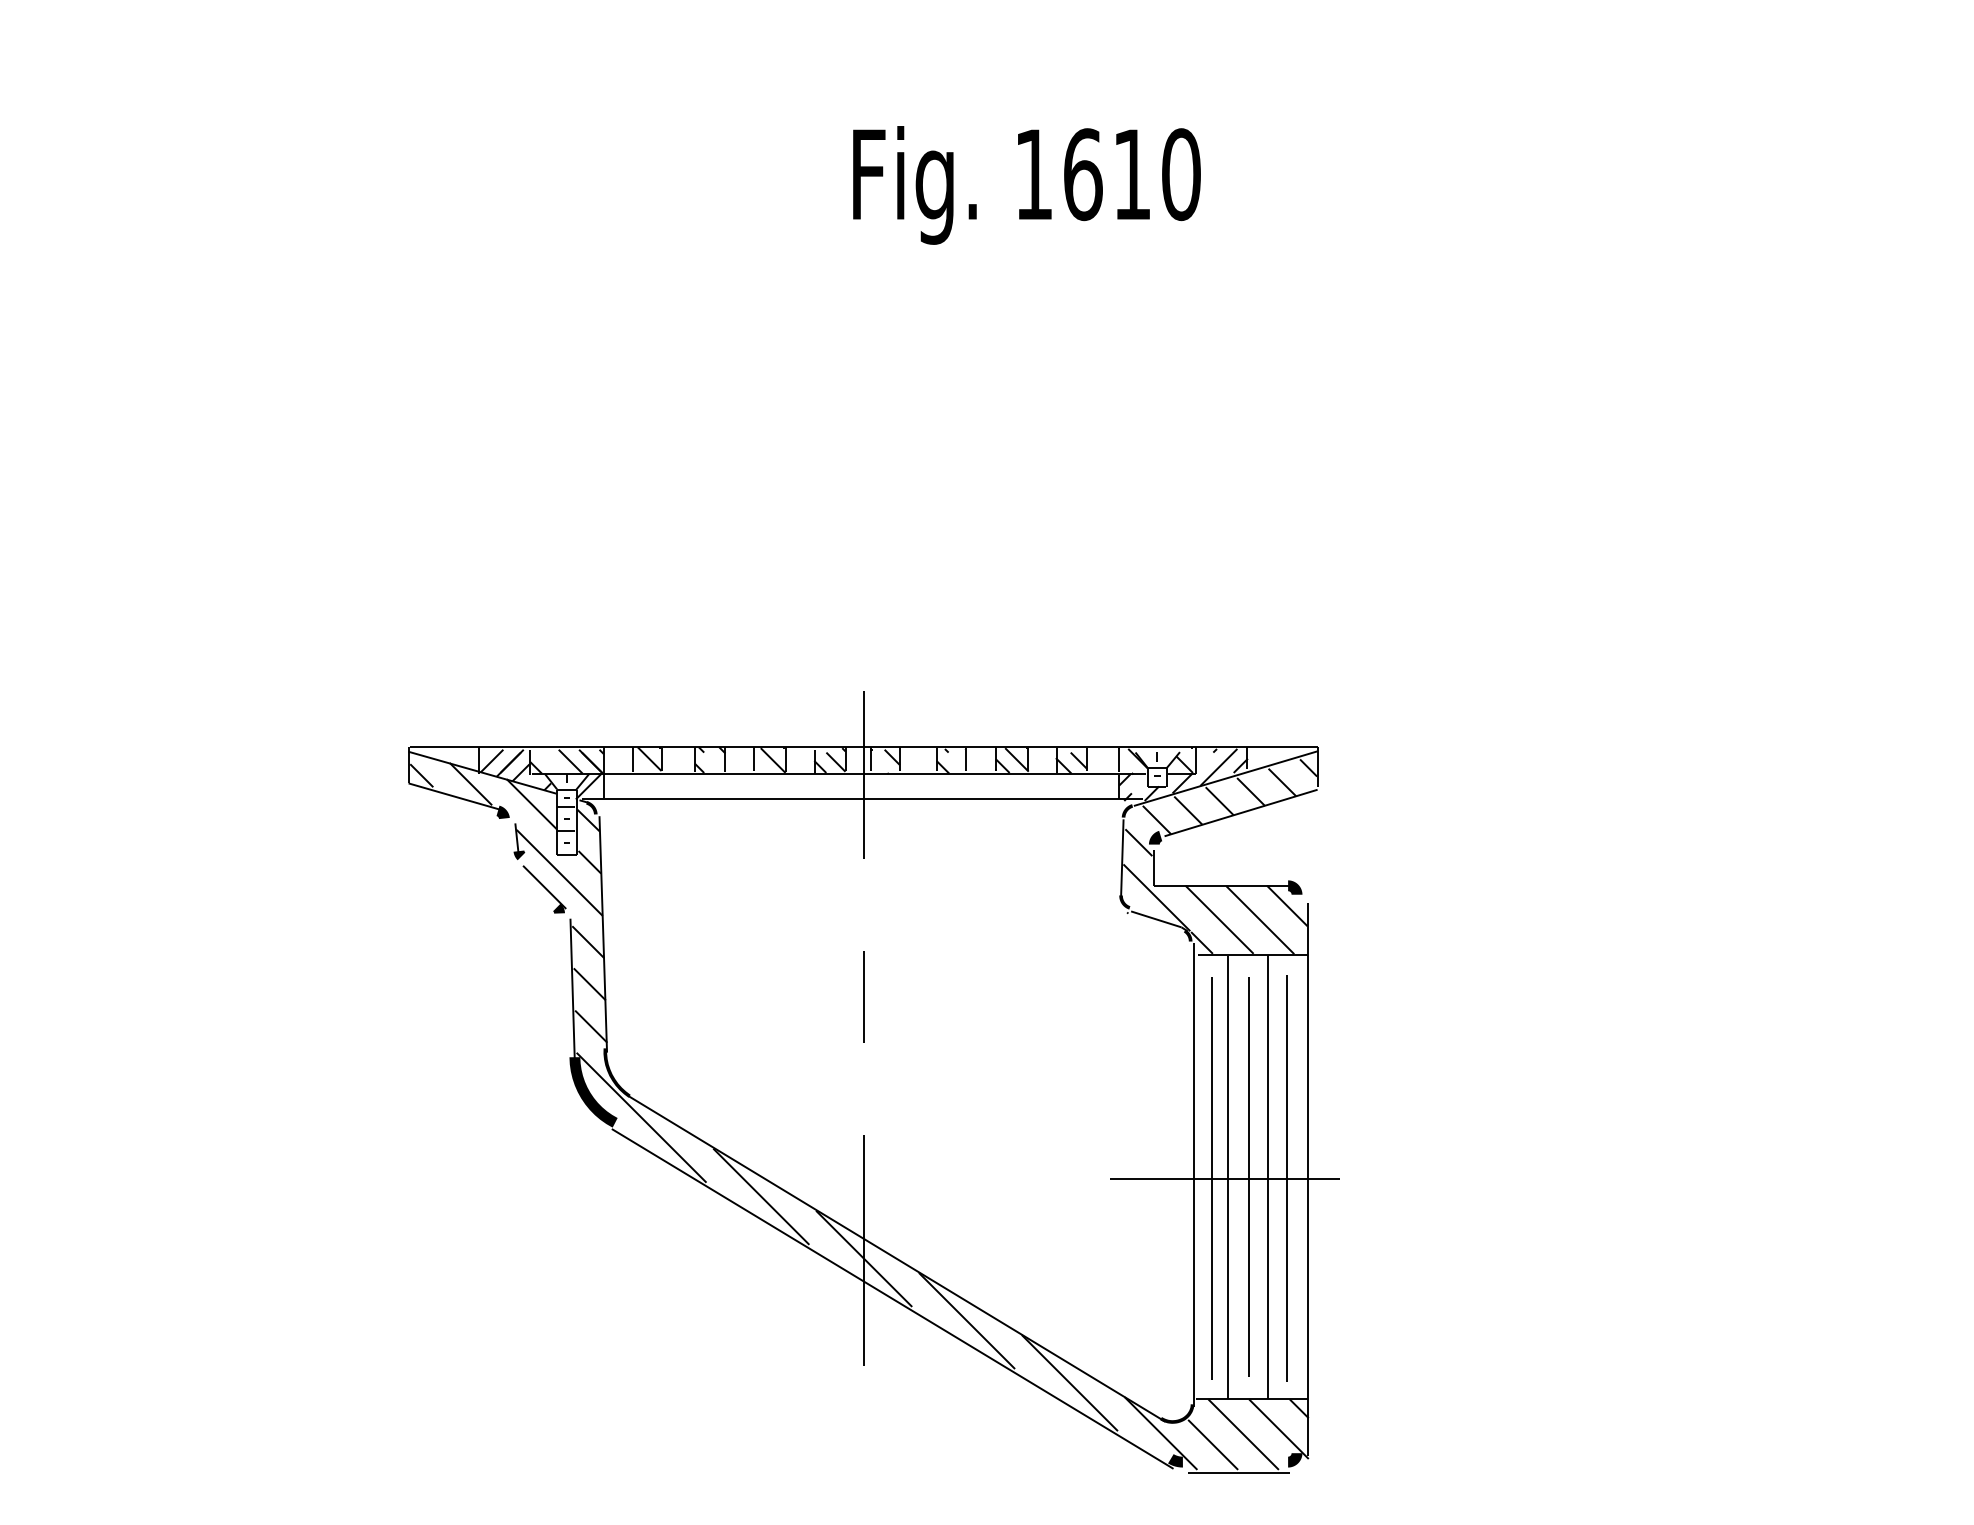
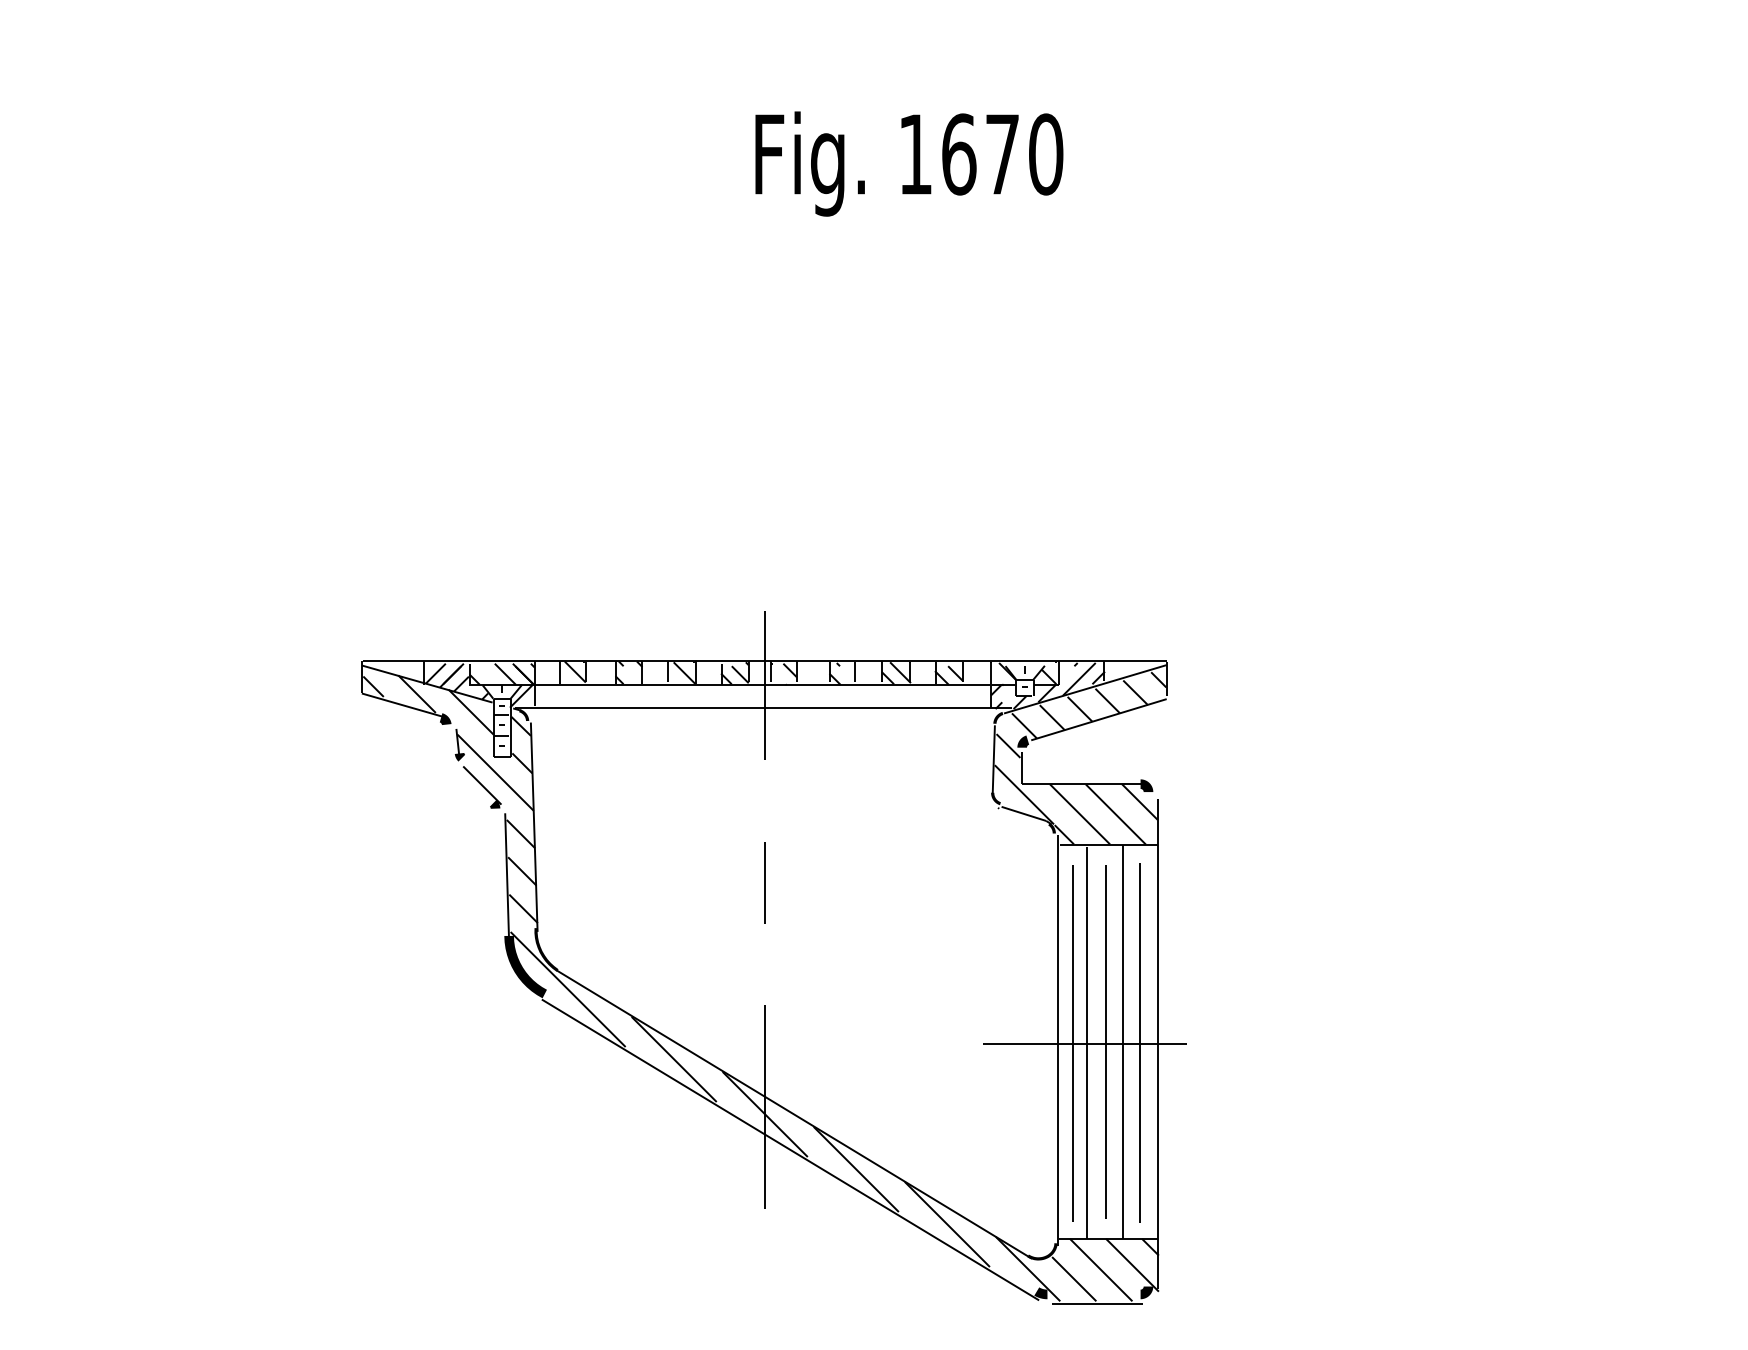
text: (1132, 174) -> (1002, 154), 1610 -> 1670

